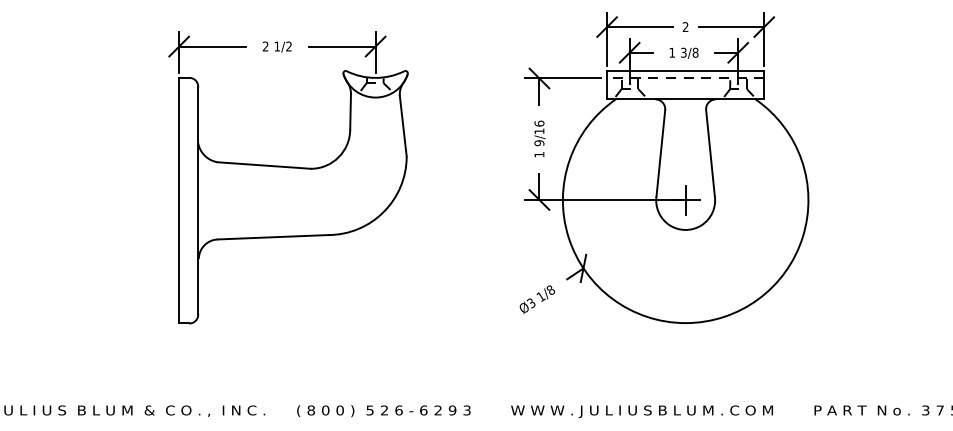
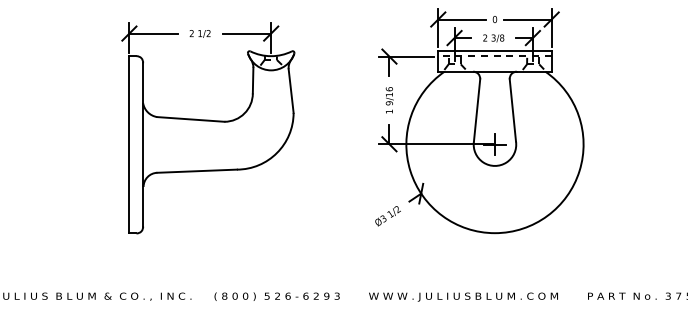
text: (685, 27) -> (494, 19), 2 -> 0
text: (671, 52) -> (484, 37), 1 -> 2
text: (550, 290) -> (397, 209), 1/8 -> 1/2

